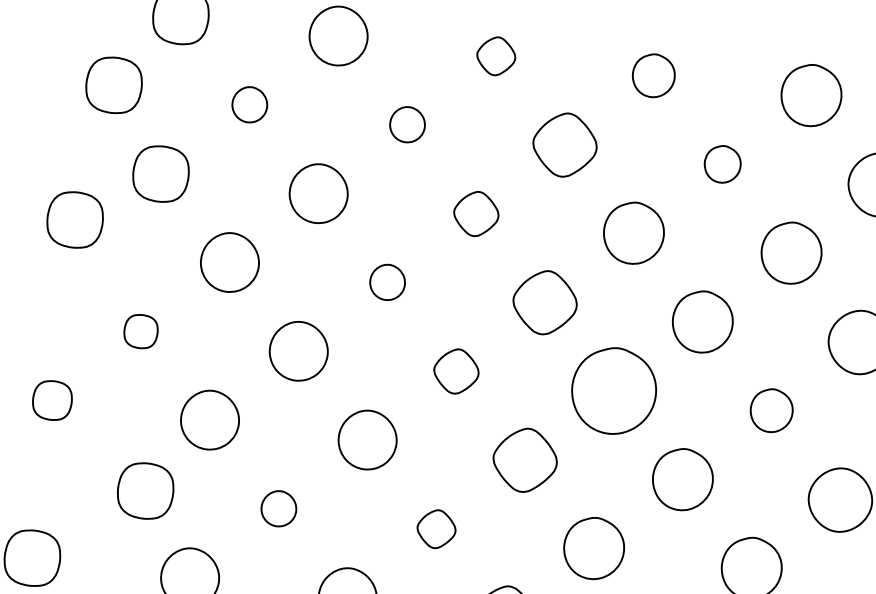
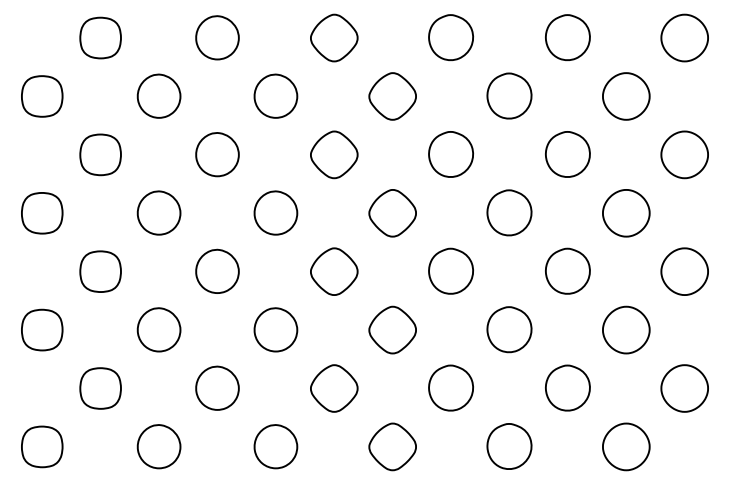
part: (496, 55) -> (334, 37), size x1.67
part: (653, 75) -> (450, 37), size x1.43
part: (114, 85) -> (42, 96), moved
part: (249, 103) -> (158, 95), size x1.67
part: (407, 123) -> (275, 95), size x1.67
part: (722, 163) -> (509, 95), size x1.67
part: (476, 213) -> (334, 154), size x1.43
part: (75, 220) -> (42, 213), moved
part: (387, 281) -> (275, 212), size x1.67
part: (140, 331) -> (100, 271), size x1.67
part: (456, 371) -> (334, 271), size x1.43
part: (613, 389) -> (450, 270), size x0.71
part: (52, 399) -> (42, 329), size x1.43
part: (771, 409) -> (567, 270), size x1.43
part: (145, 491) -> (100, 388), moved
part: (279, 507) -> (217, 387), size x1.67
part: (436, 529) -> (334, 388), size x1.67

